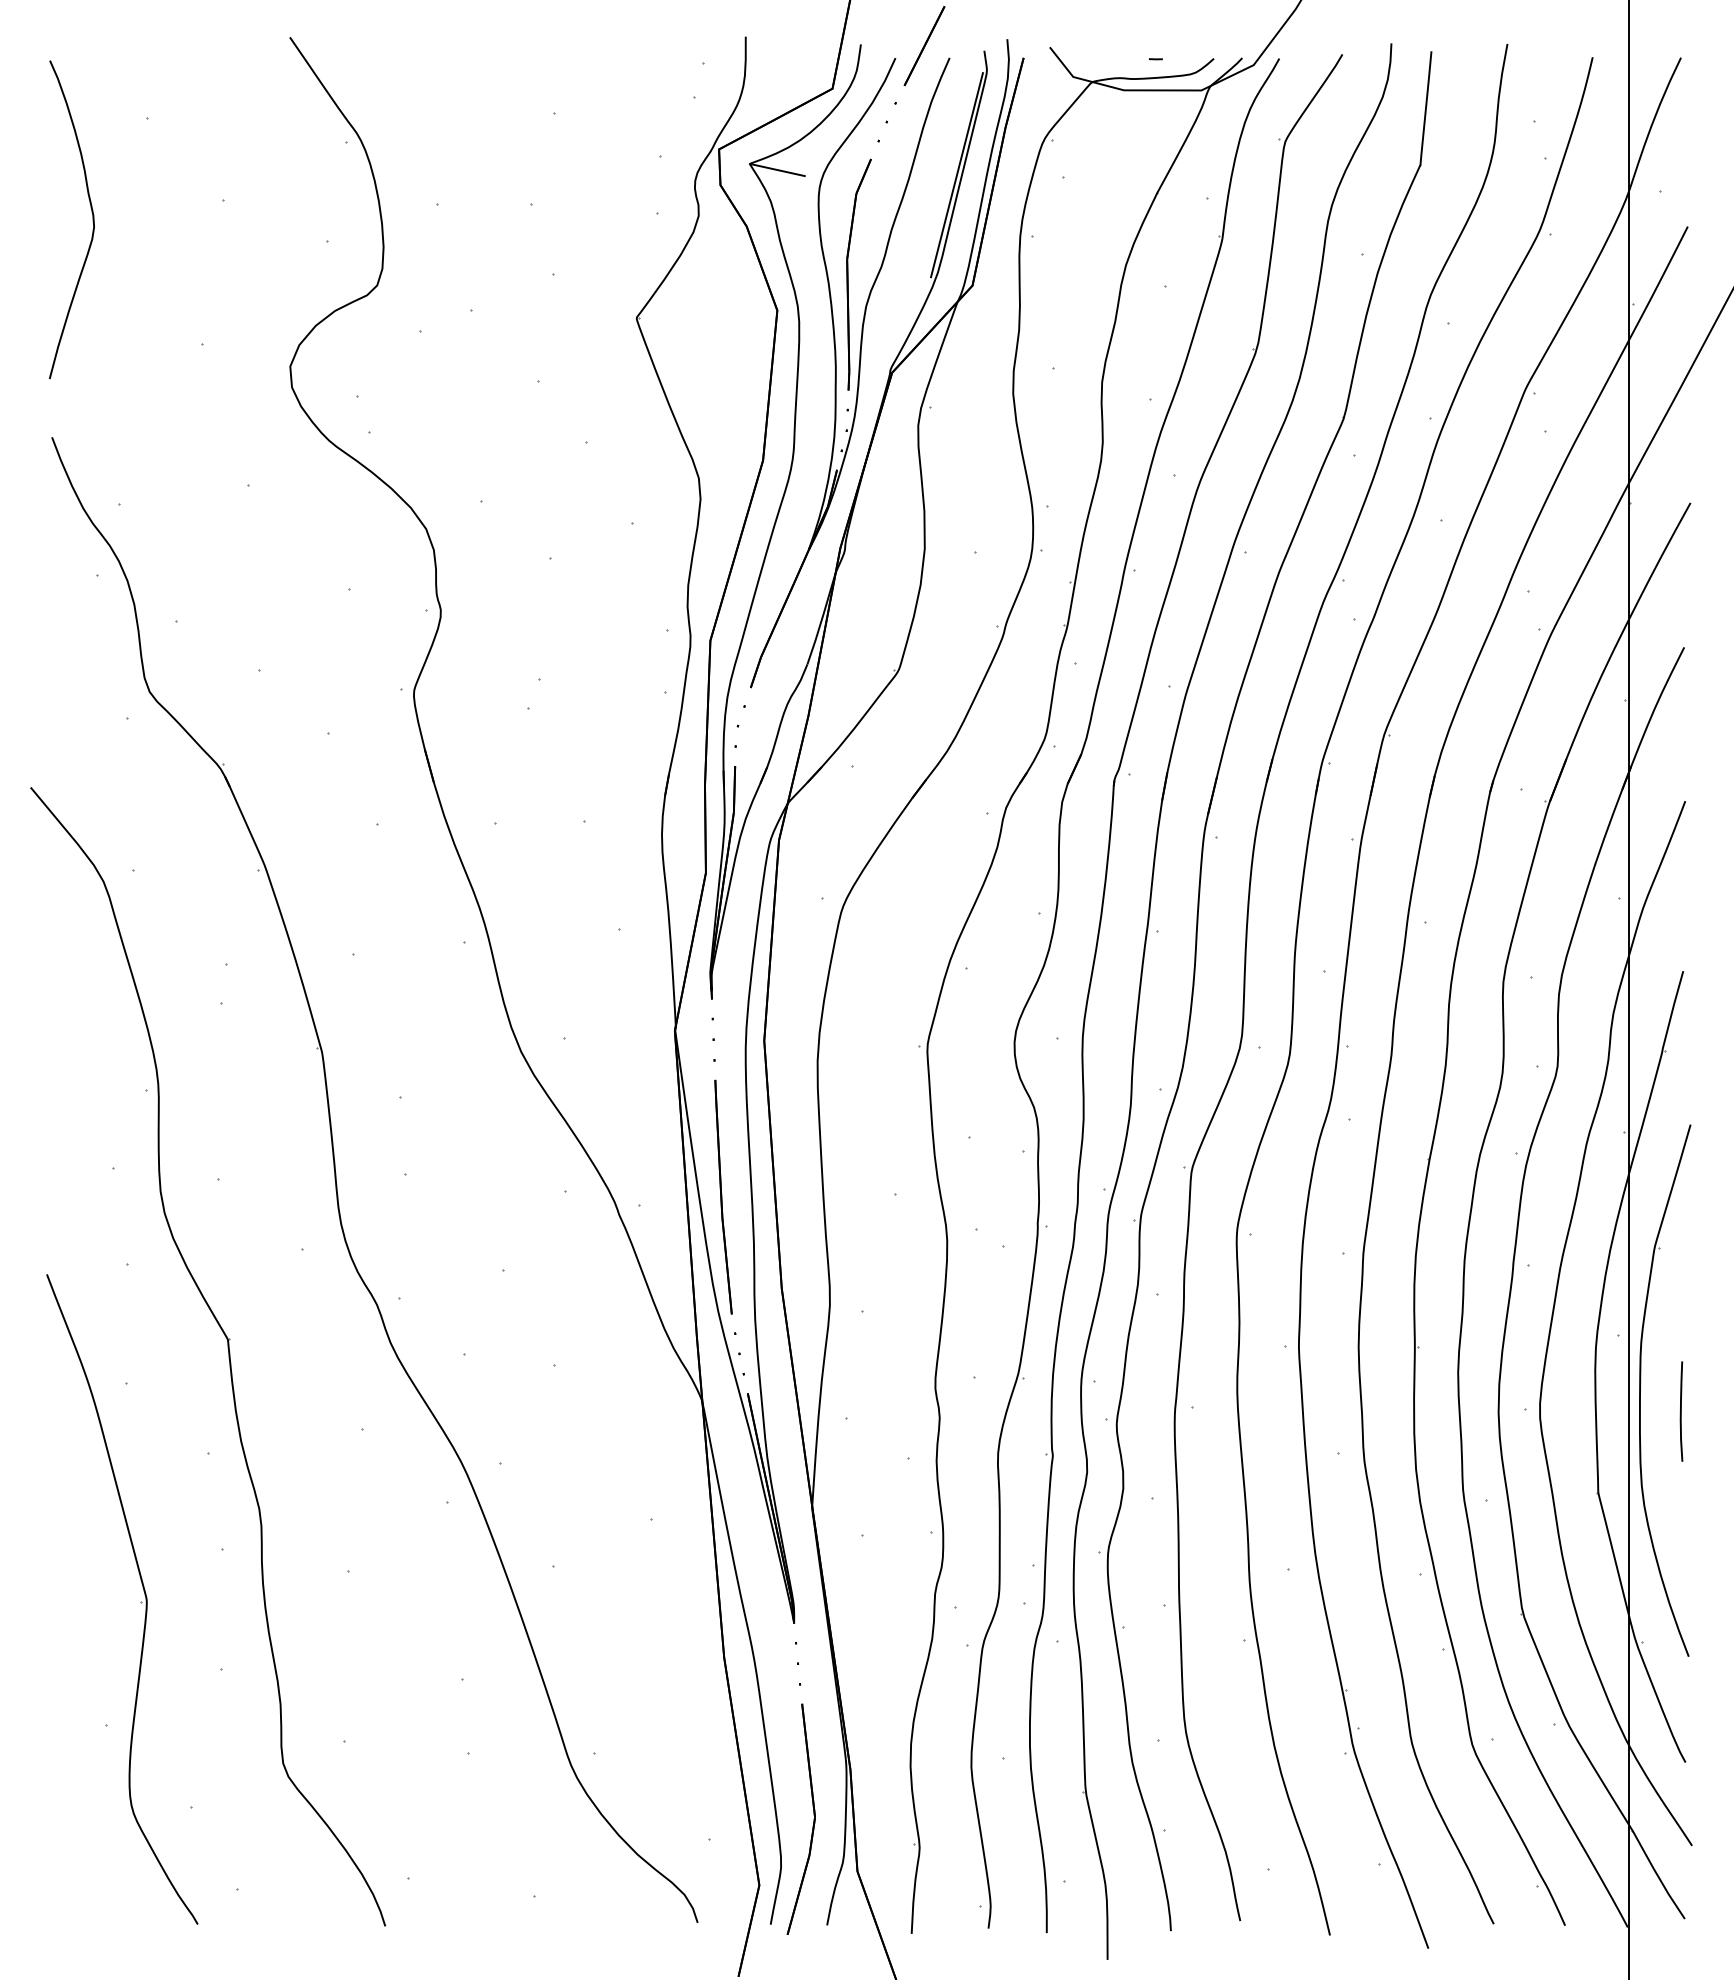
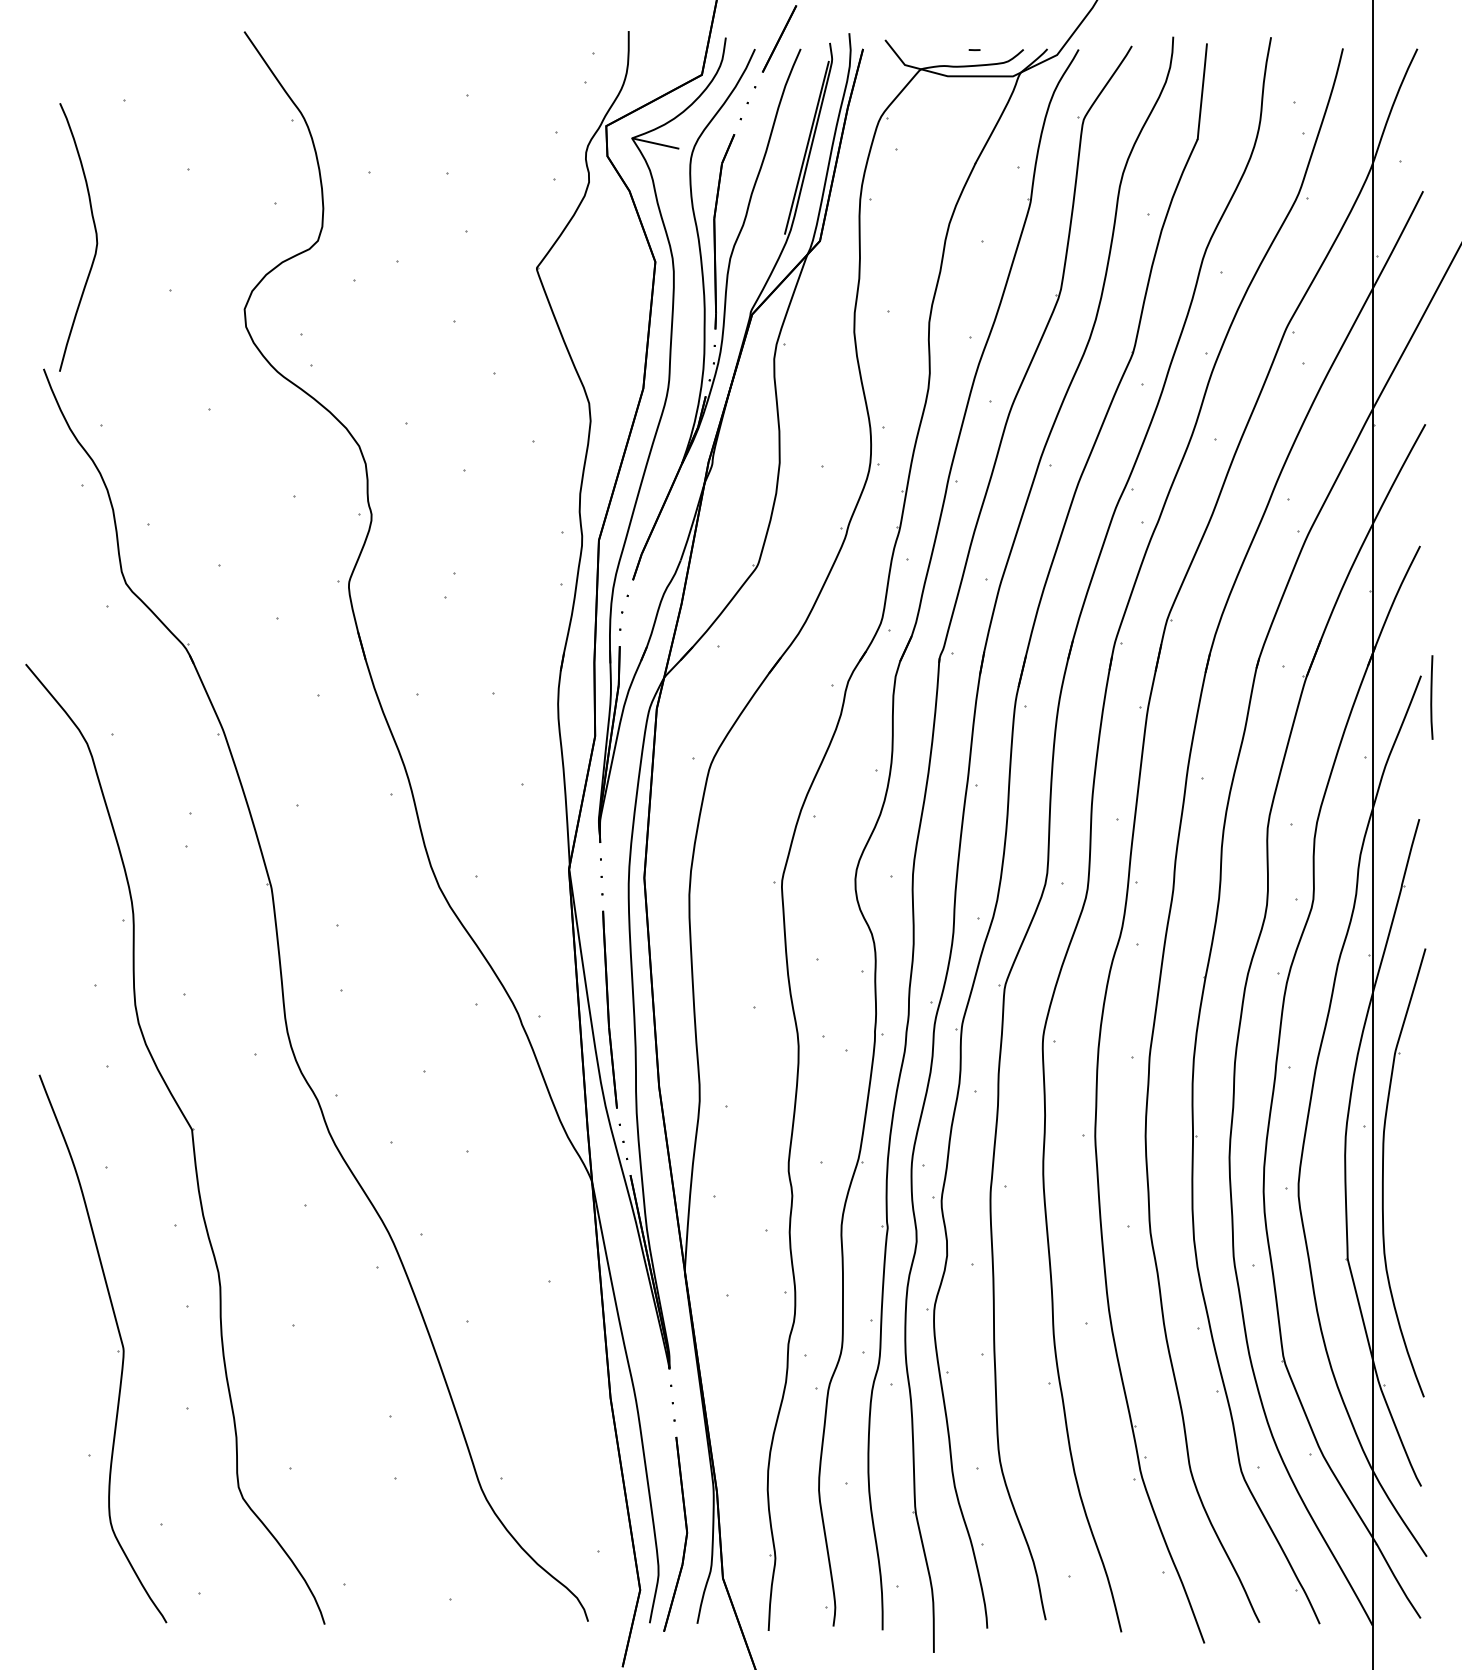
curve: (92, 219) -> (95, 237), moved
line: (1681, 1411) -> (1431, 697), moved

